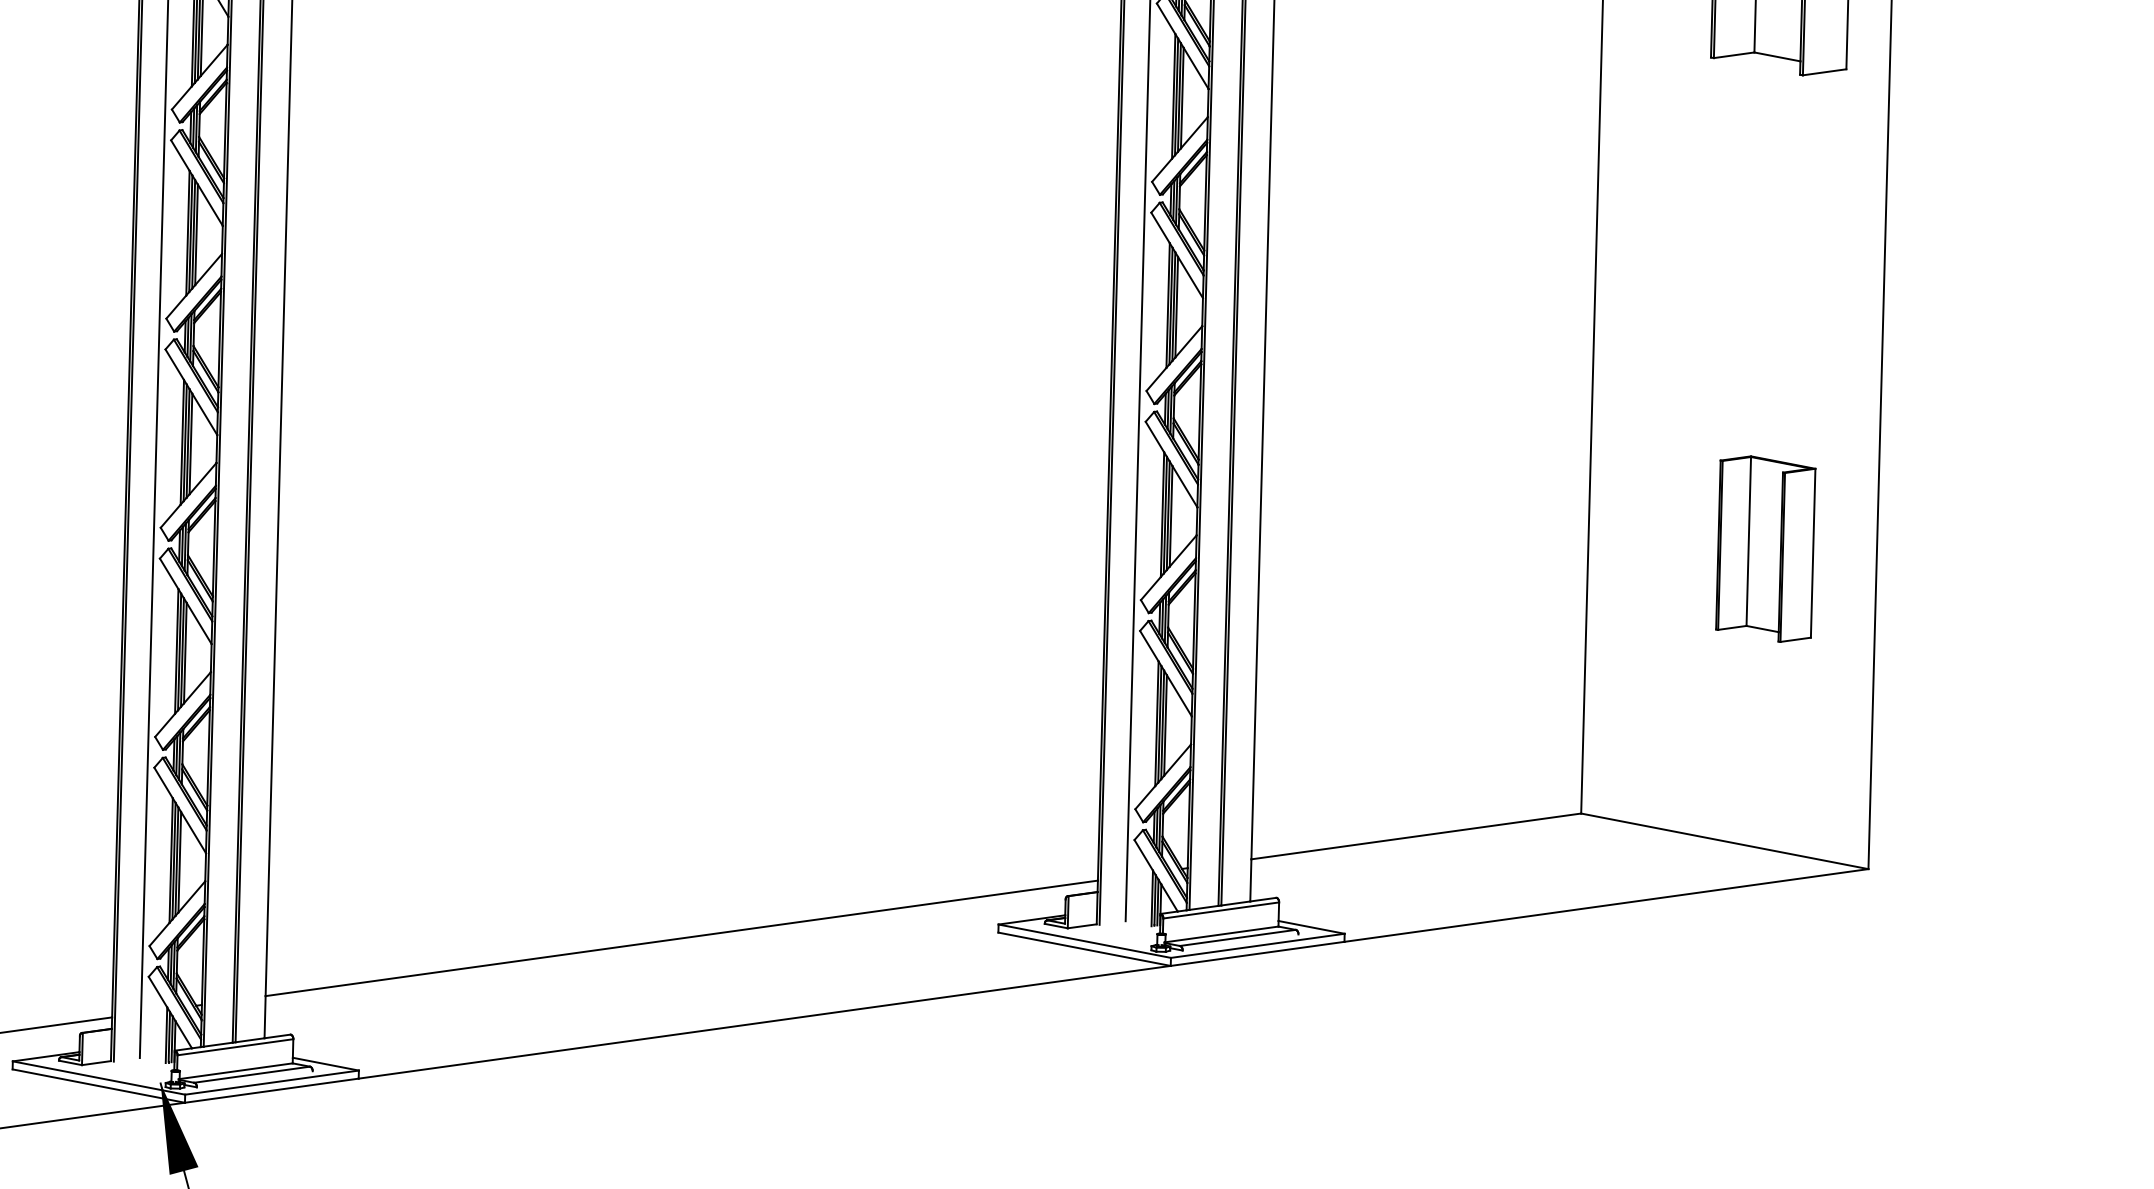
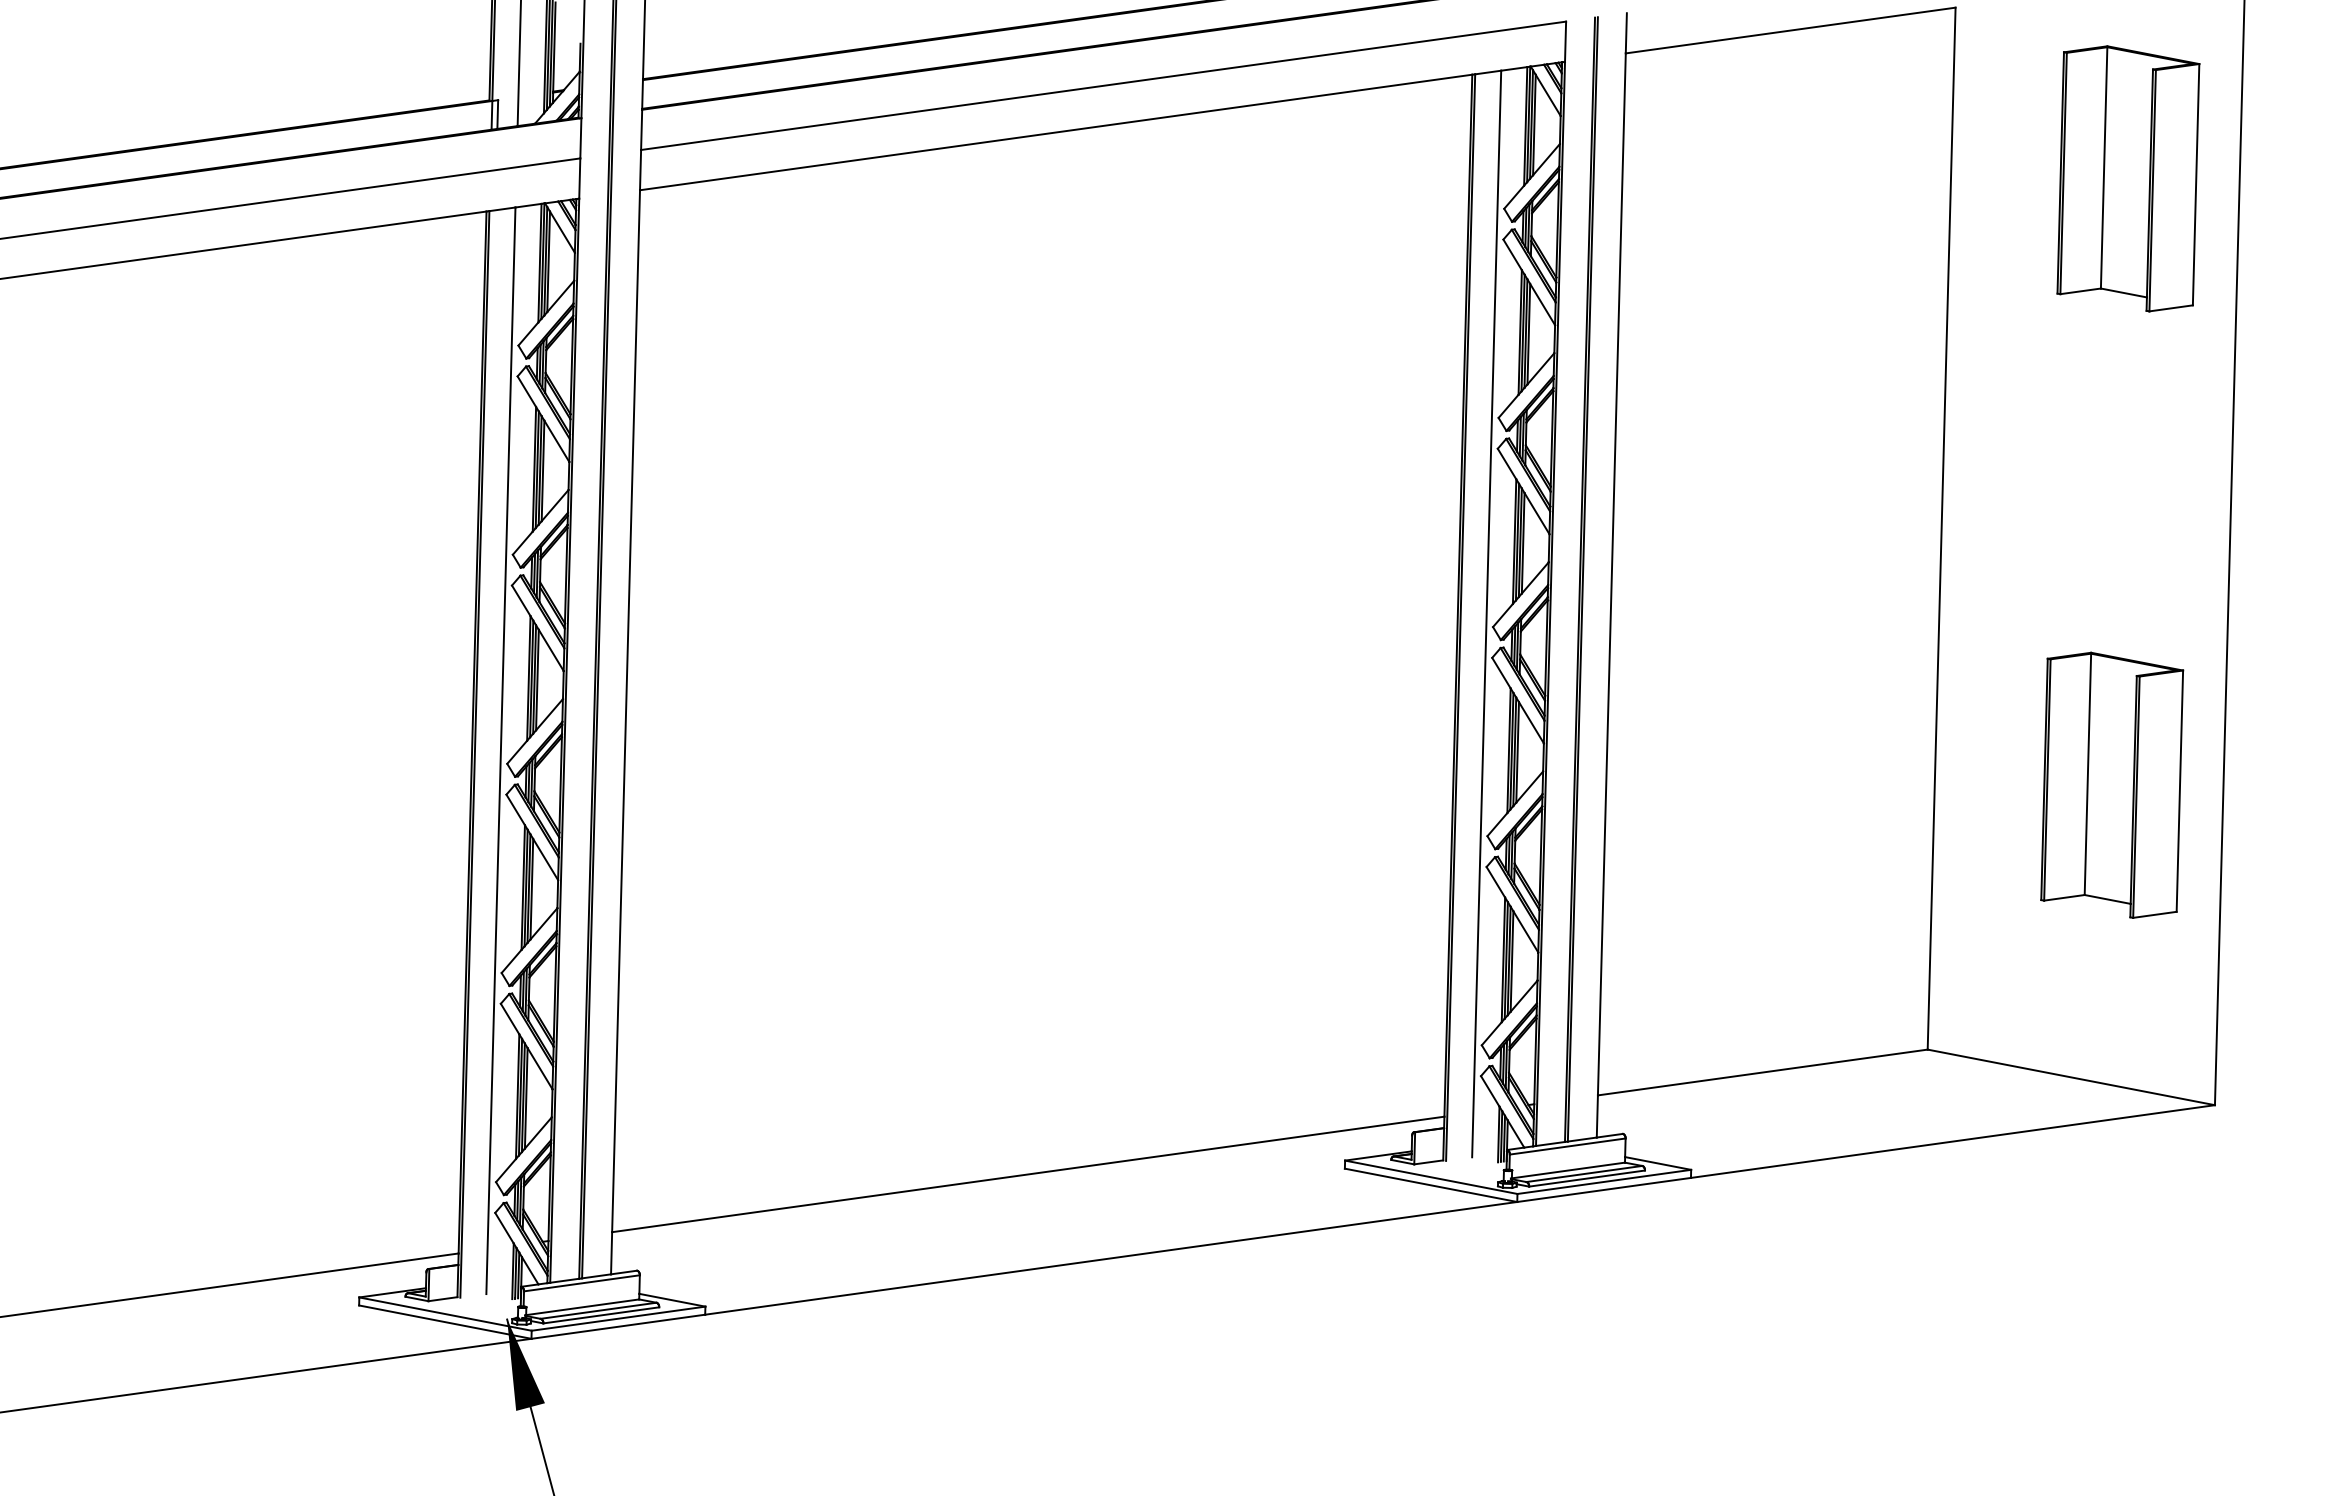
part: (1766, 548) -> (2112, 784), size x1.43
line: (1240, 942) -> (1586, 1178), added
line: (255, 1079) -> (601, 1315), added

